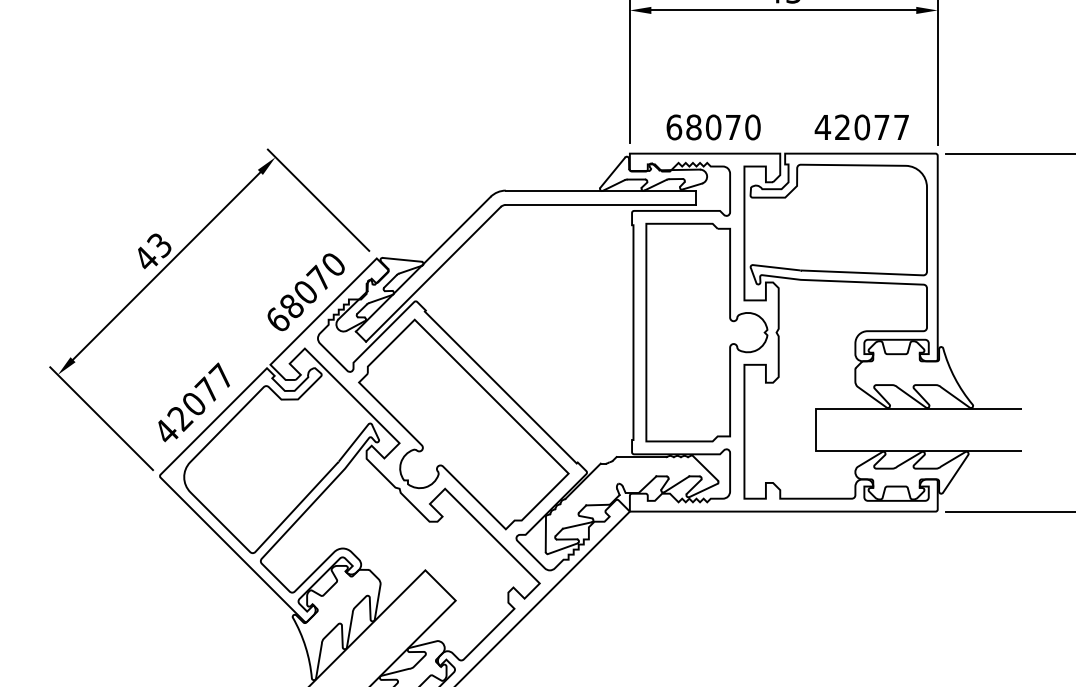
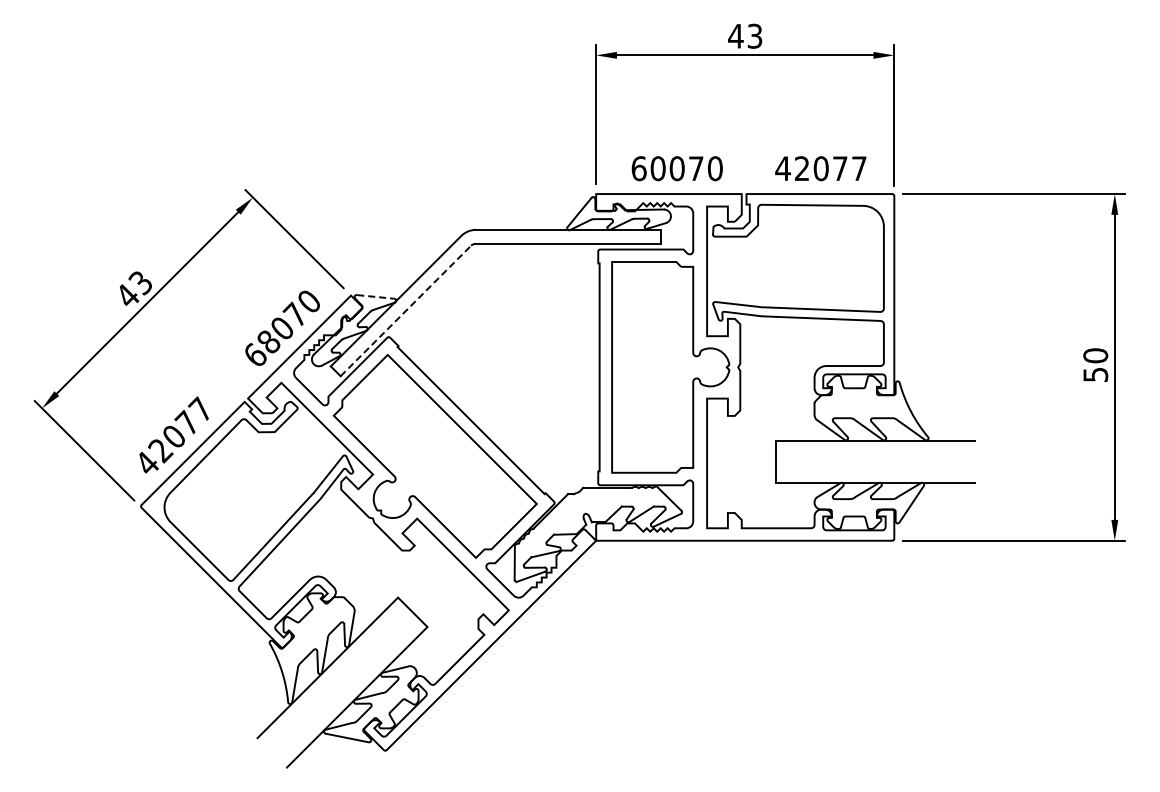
text: (693, 127) -> (657, 168), 68070 -> 60070
line: (403, 259) -> (376, 296), solid -> dashed
line: (434, 273) -> (406, 310), solid -> dashed

